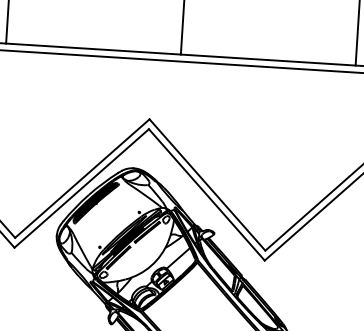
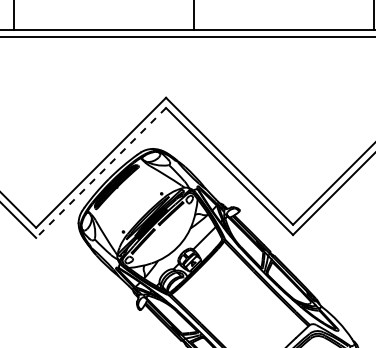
line: (82, 188) -> (101, 172), solid -> dashed

